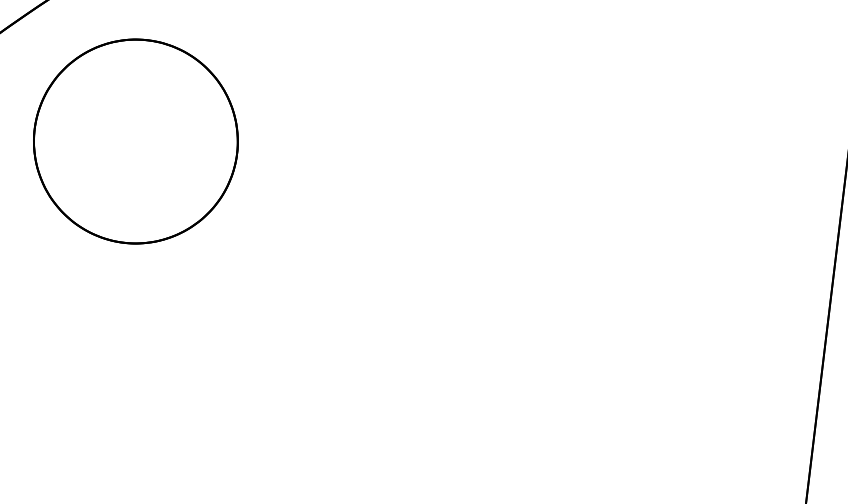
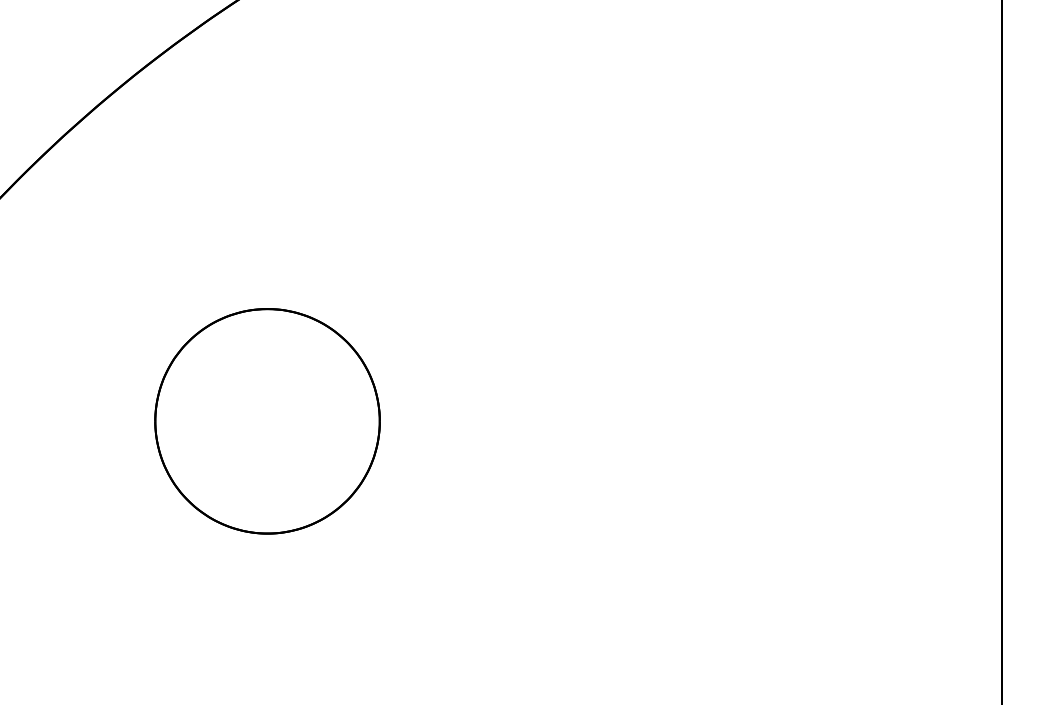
part: (135, 141) -> (267, 421), moved

